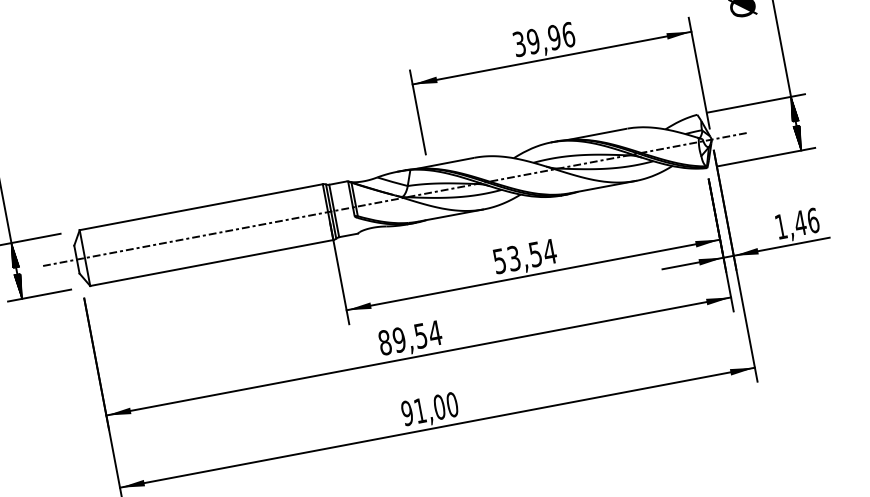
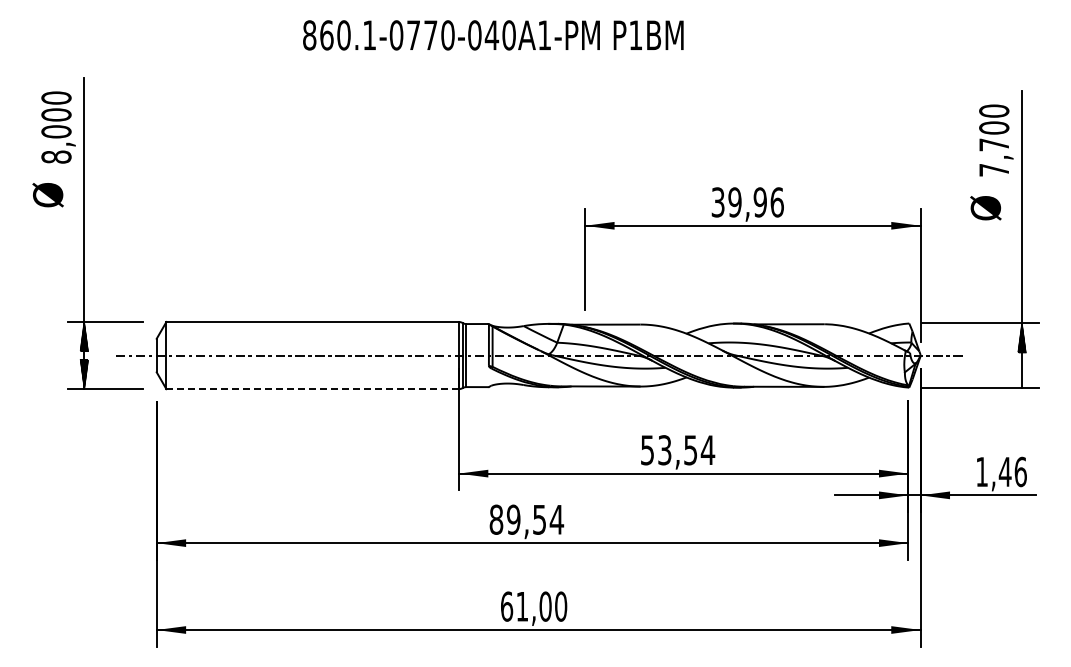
hatch: (798, 137) -> (1021, 372), removed
line: (212, 263) -> (313, 389), solid -> dashed
text: (407, 413) -> (506, 606), 91,00 -> 61,00

